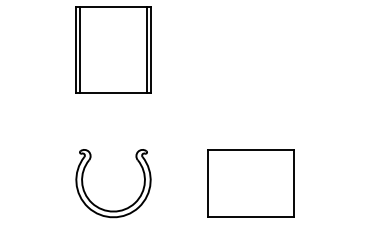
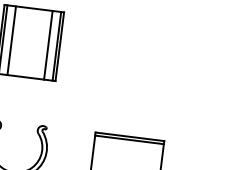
line: (90, 49) -> (11, 40), added
line: (136, 49) -> (48, 45), added
line: (250, 153) -> (129, 139), added

